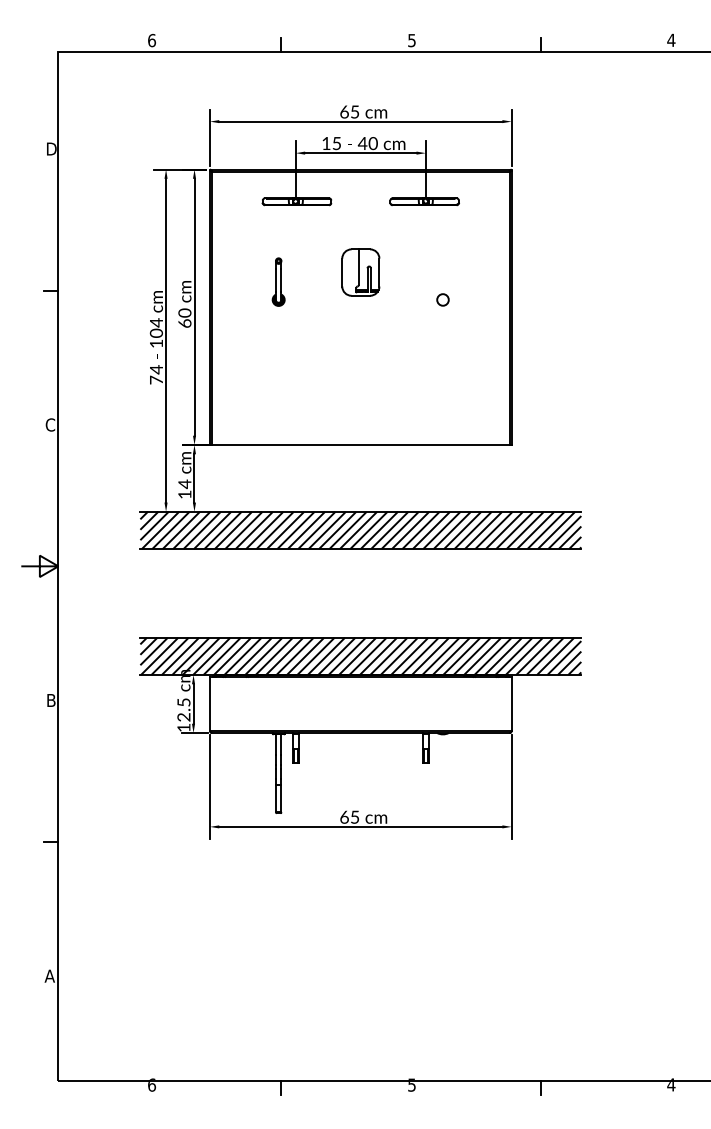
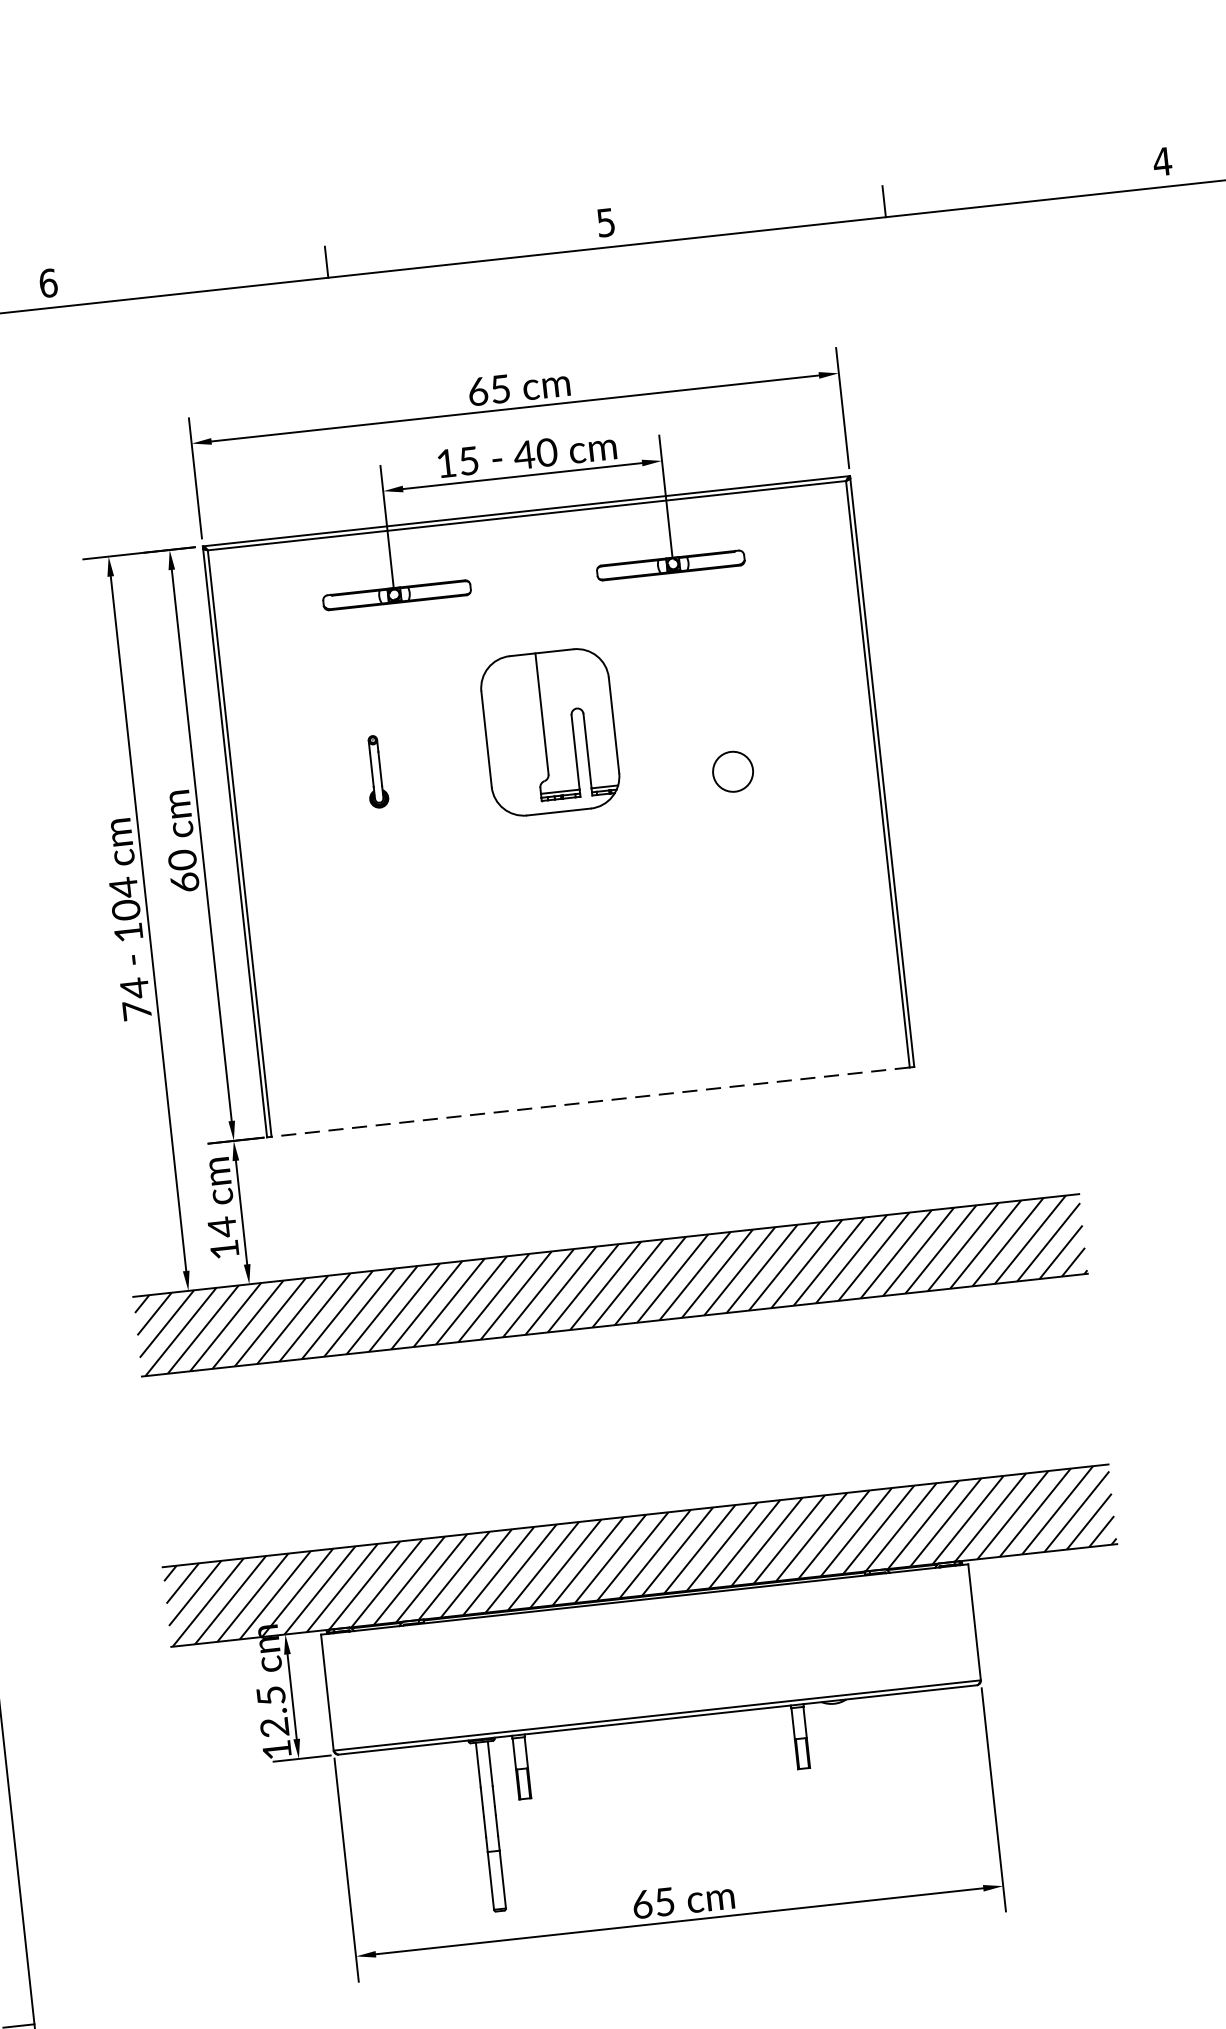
part: (360, 272) -> (549, 732), size x1.6
part: (278, 281) -> (375, 770), size x0.7
circle: (442, 299) -> (731, 770), size x1.6
line: (360, 445) -> (590, 1103), solid -> dashed

